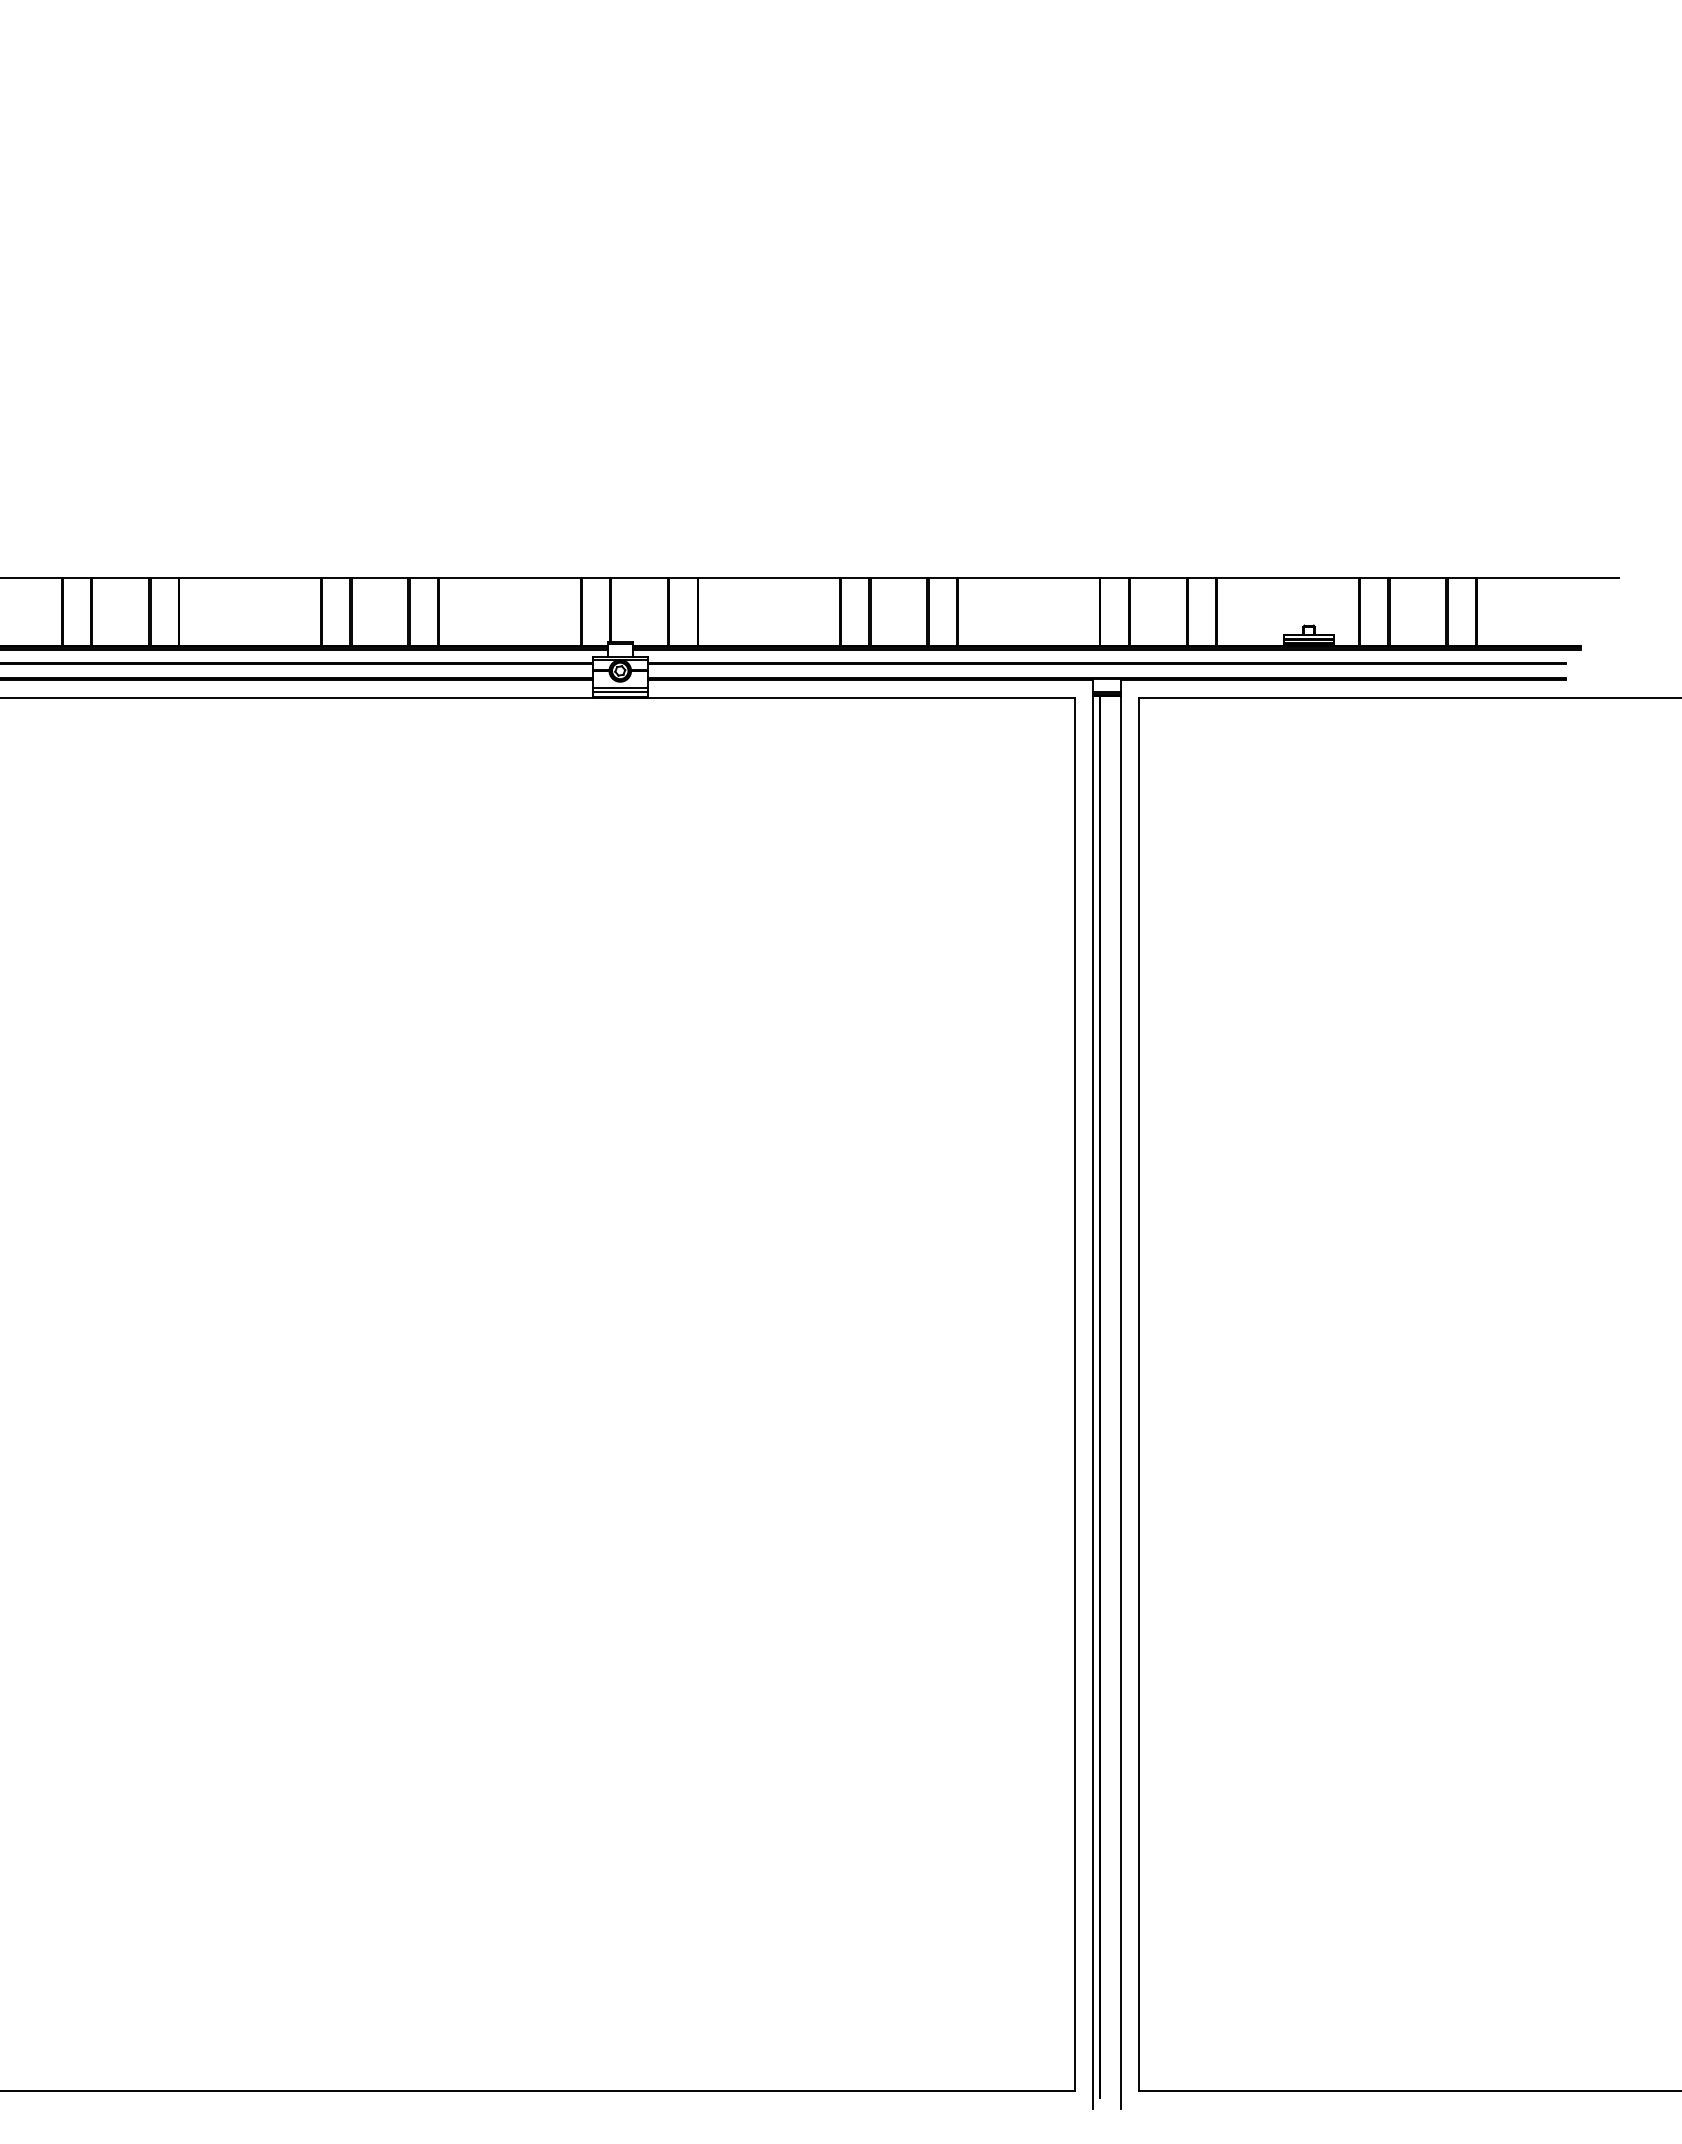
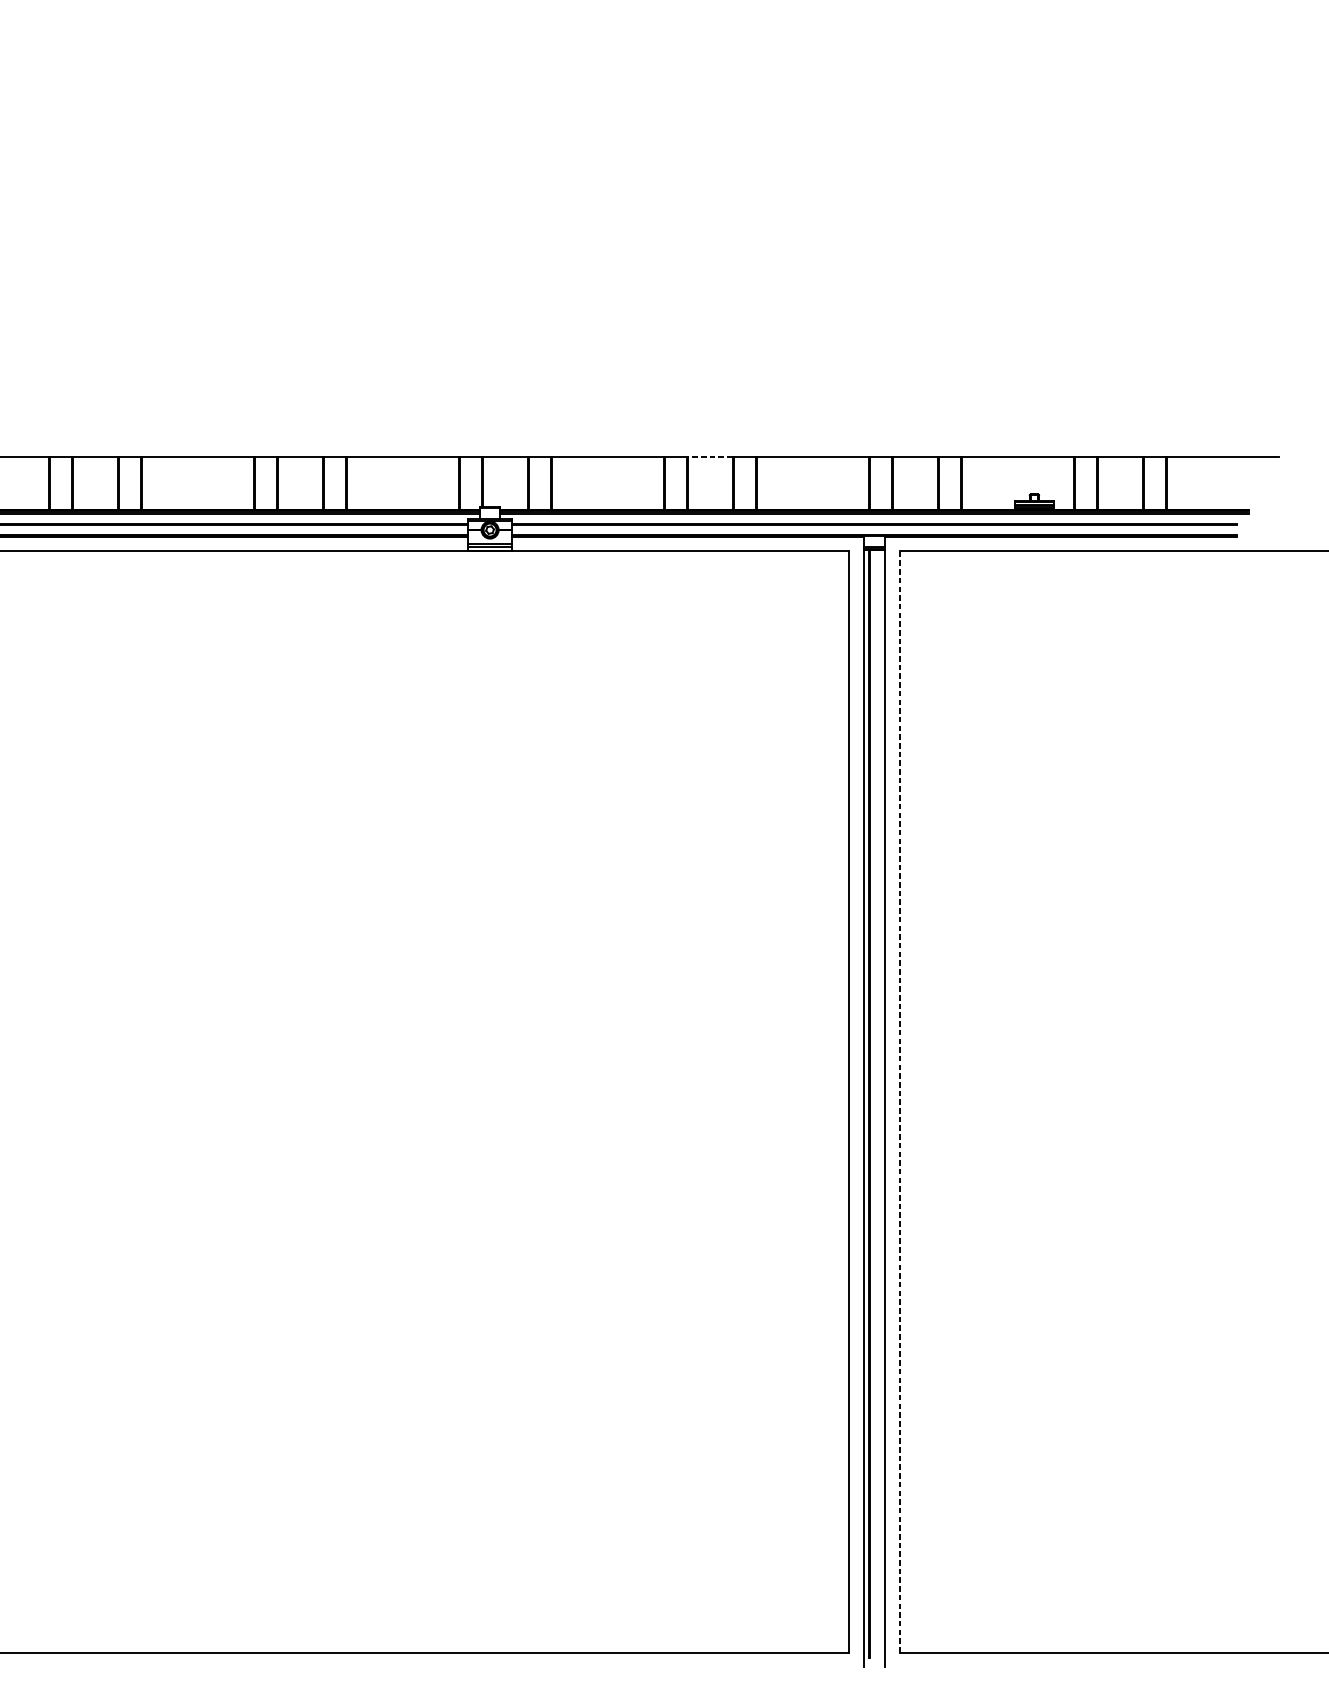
line: (898, 578) -> (709, 457), solid -> dashed
line: (1138, 1394) -> (899, 1101), solid -> dashed

